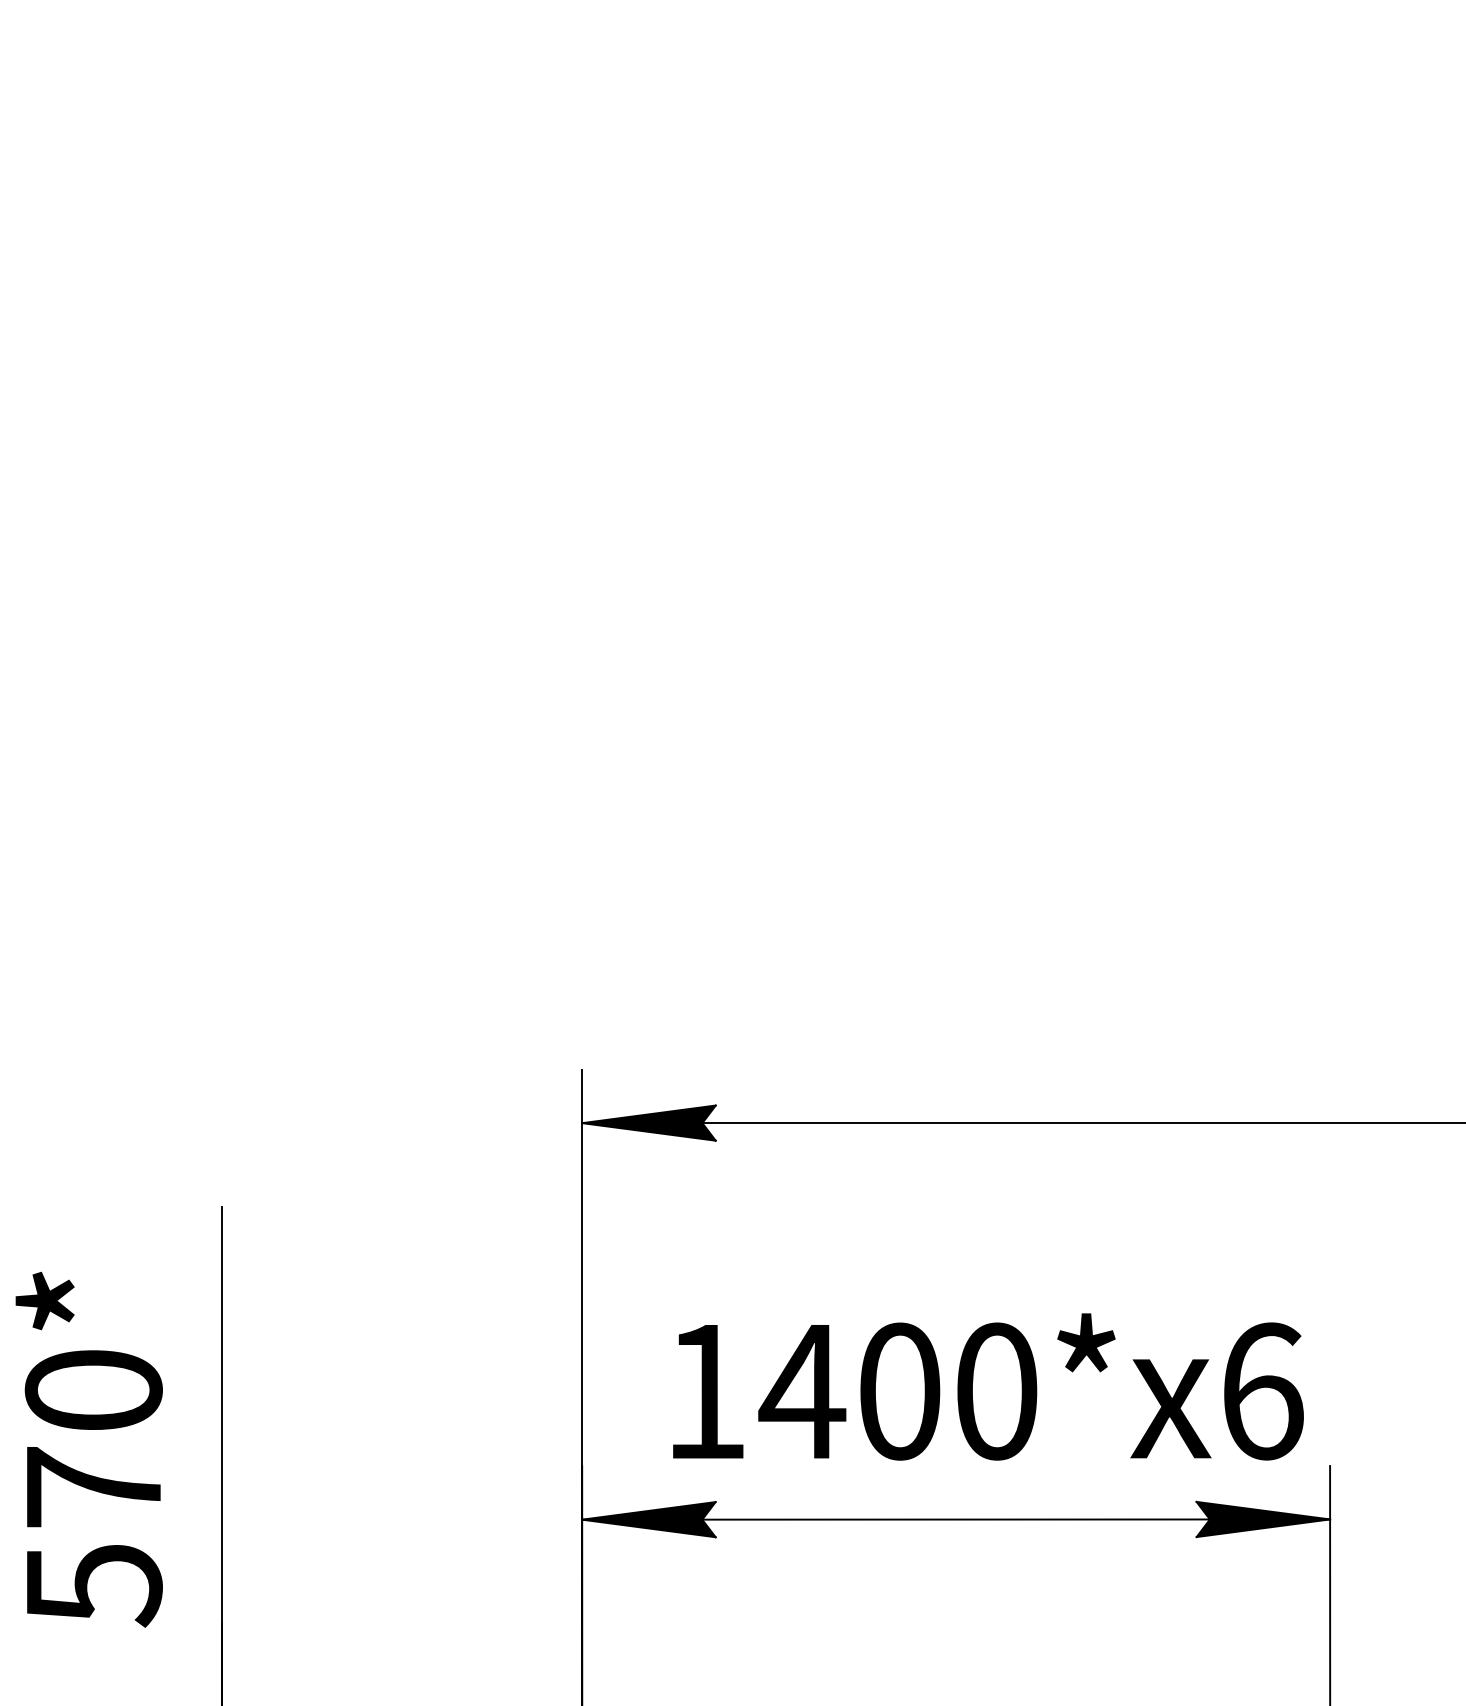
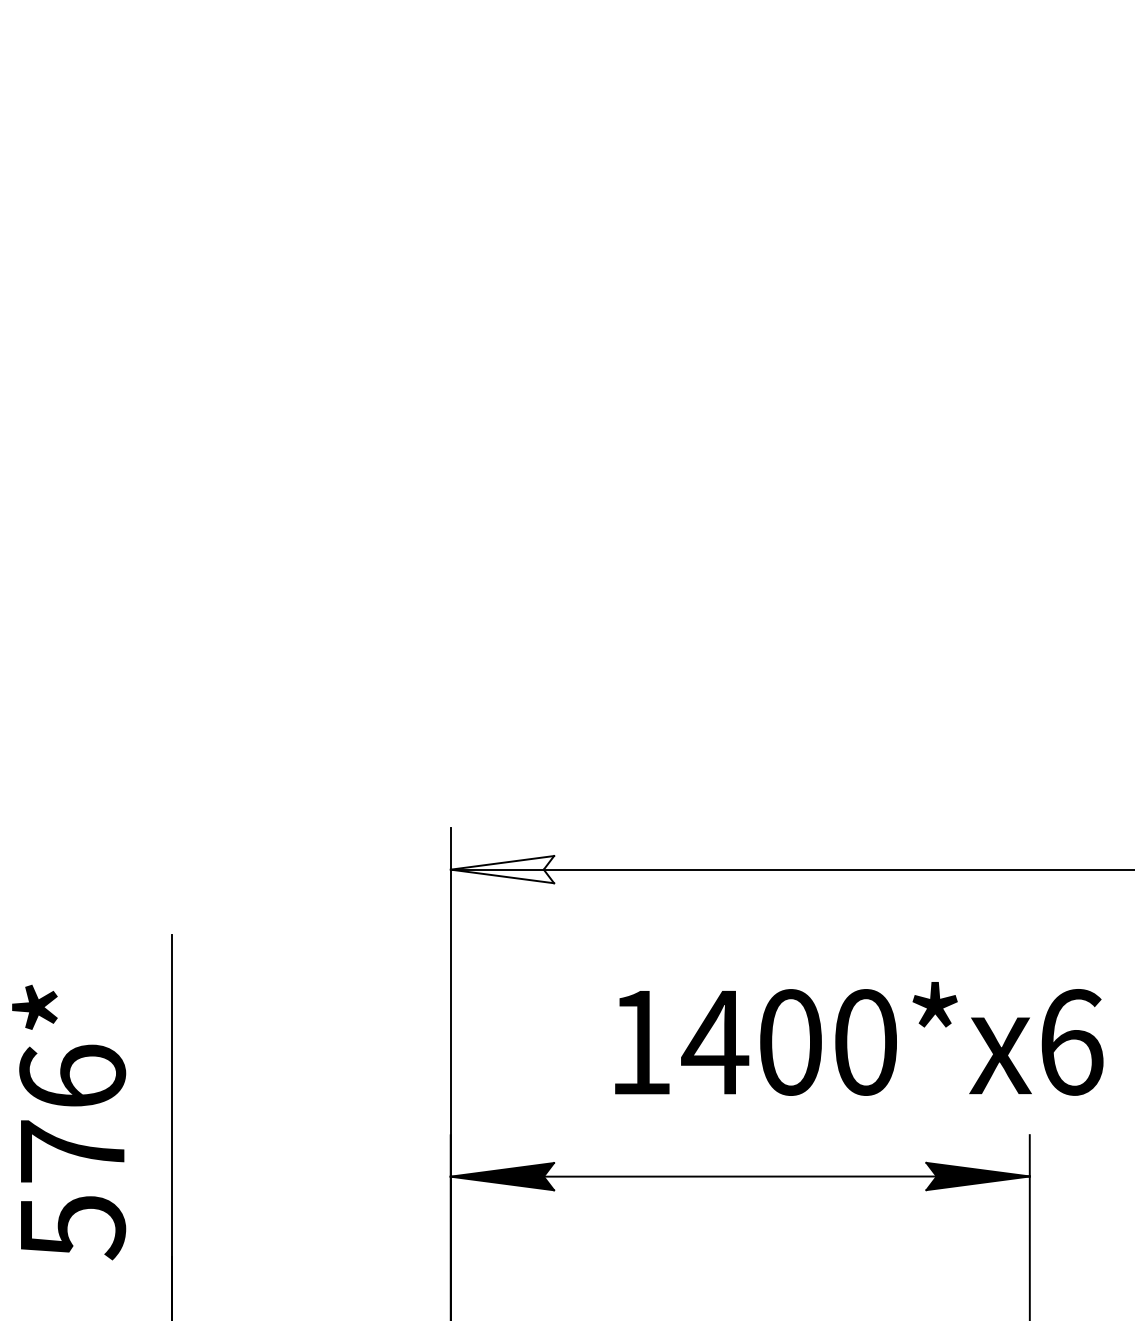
fill: (649, 1122) -> (502, 869), removed
text: (988, 1386) -> (859, 1038), moved
text: (93, 1389) -> (72, 1075), 570* -> 576*

